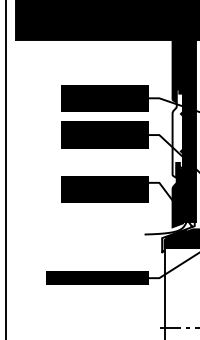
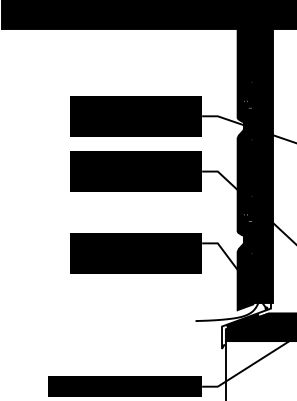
fill: (177, 132) -> (245, 167), added

